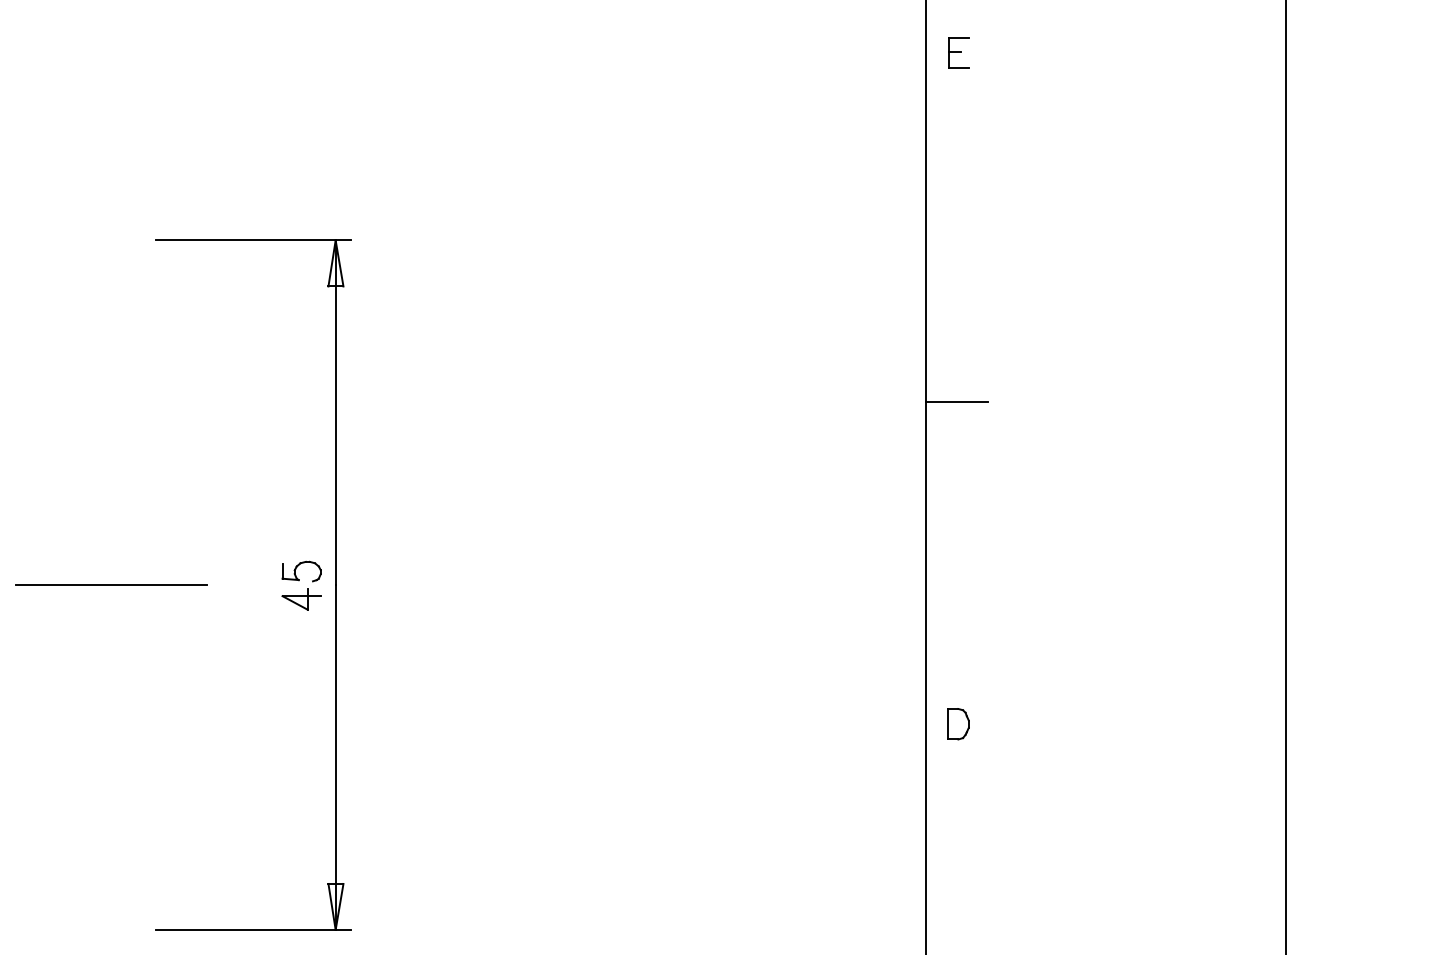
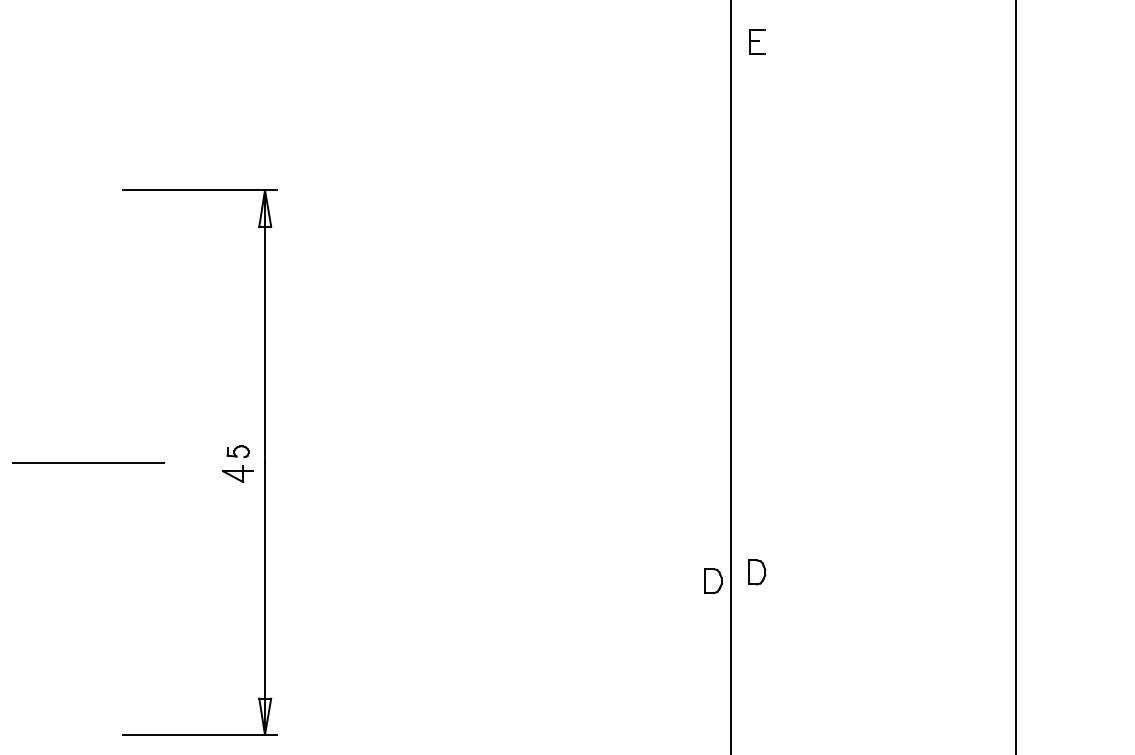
line: (956, 401) -> (755, 317), removed
part: (301, 571) -> (238, 451), size x0.7
part: (903, 735) -> (713, 581), added

